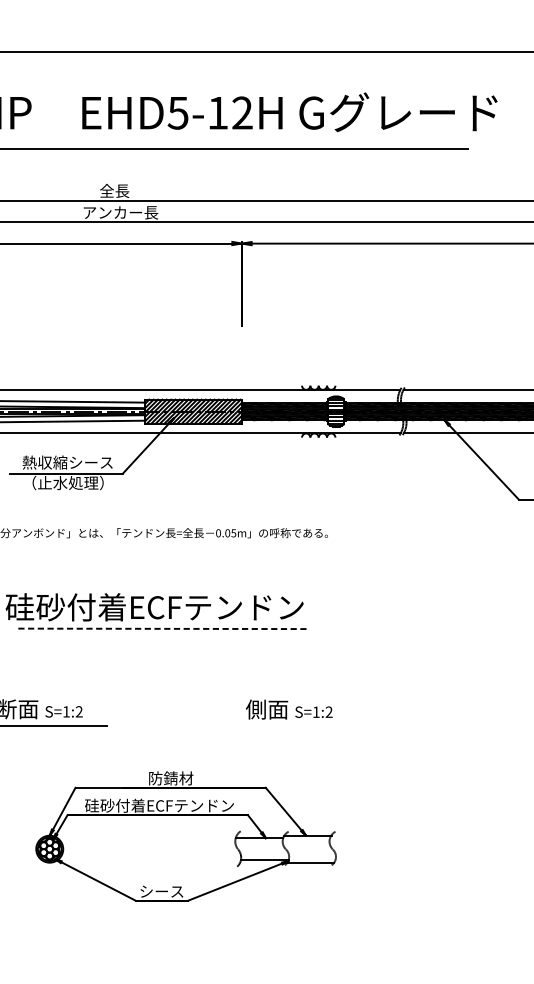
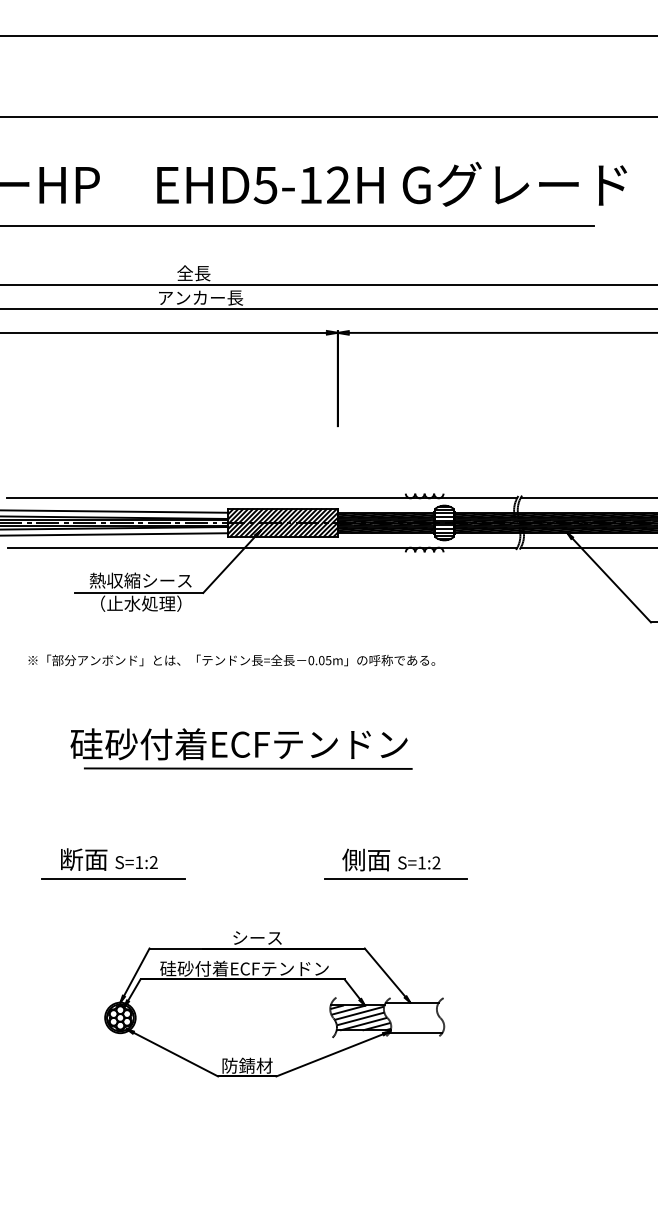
line: (162, 628) -> (248, 768), dashed -> solid
line: (292, 725) -> (395, 878), added
text: (170, 778) -> (257, 937), 防錆材 -> シース
hatch: (261, 848) -> (360, 1017), added
text: (162, 891) -> (247, 1065), シース -> 防錆材

